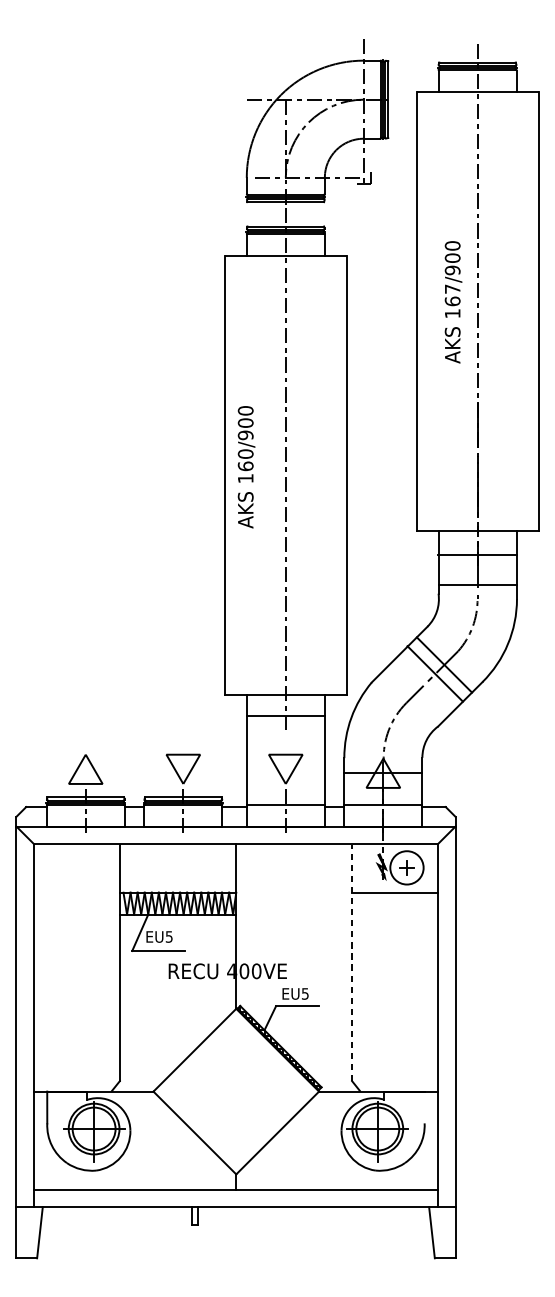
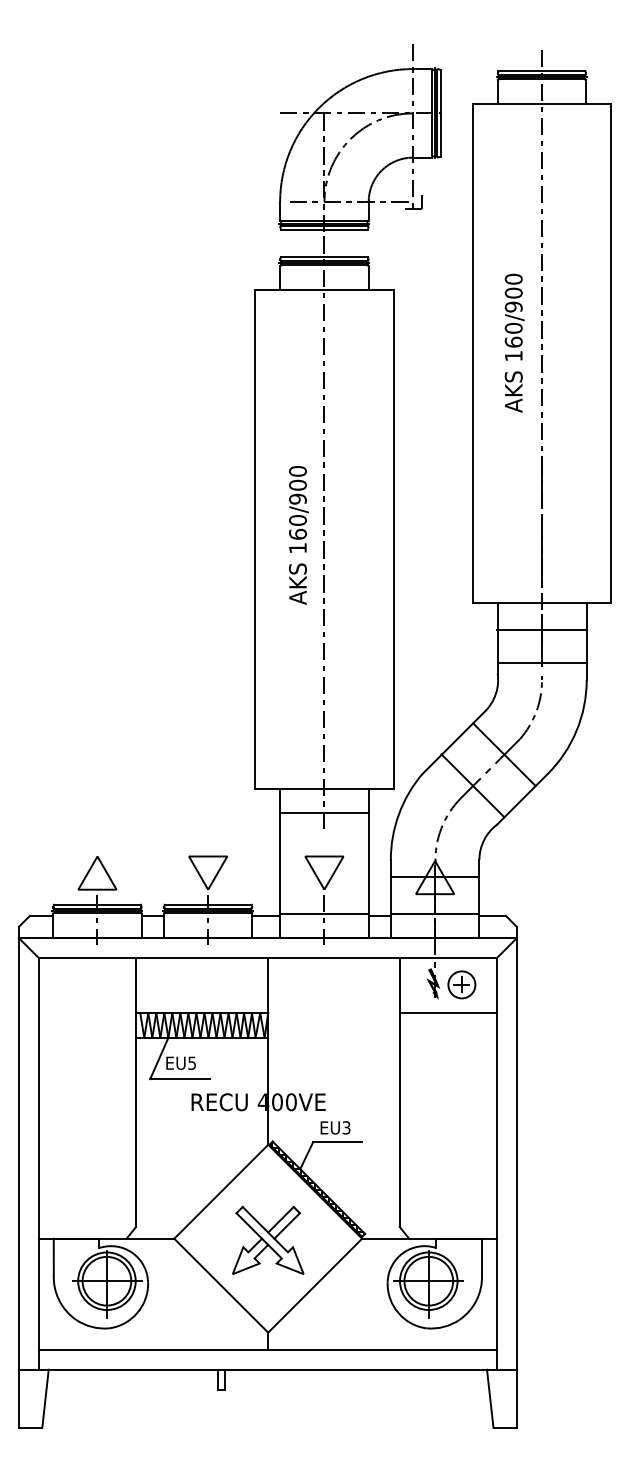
text: (452, 288) -> (513, 327), 167/900 -> 160/900
text: (246, 467) -> (298, 535), moved
line: (434, 673) -> (472, 785), moved
circle: (406, 867) -> (461, 984), size x0.71
line: (351, 962) -> (399, 1092), dashed -> solid
text: (305, 993) -> (346, 1127), EU5 -> EU3
part: (236, 1092) -> (268, 1239), added
line: (424, 1107) -> (481, 1256), added

